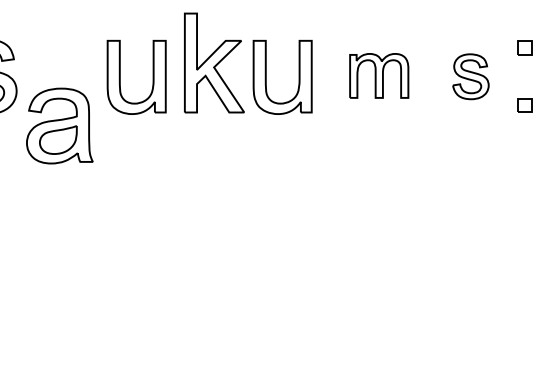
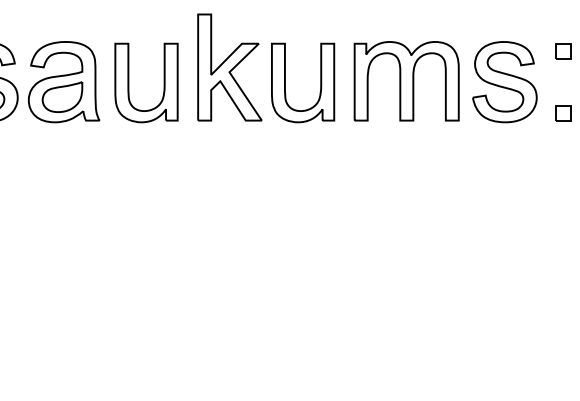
part: (379, 76) -> (406, 81), size x1.67
part: (470, 76) -> (504, 82), size x1.67
part: (59, 126) -> (63, 82), moved

